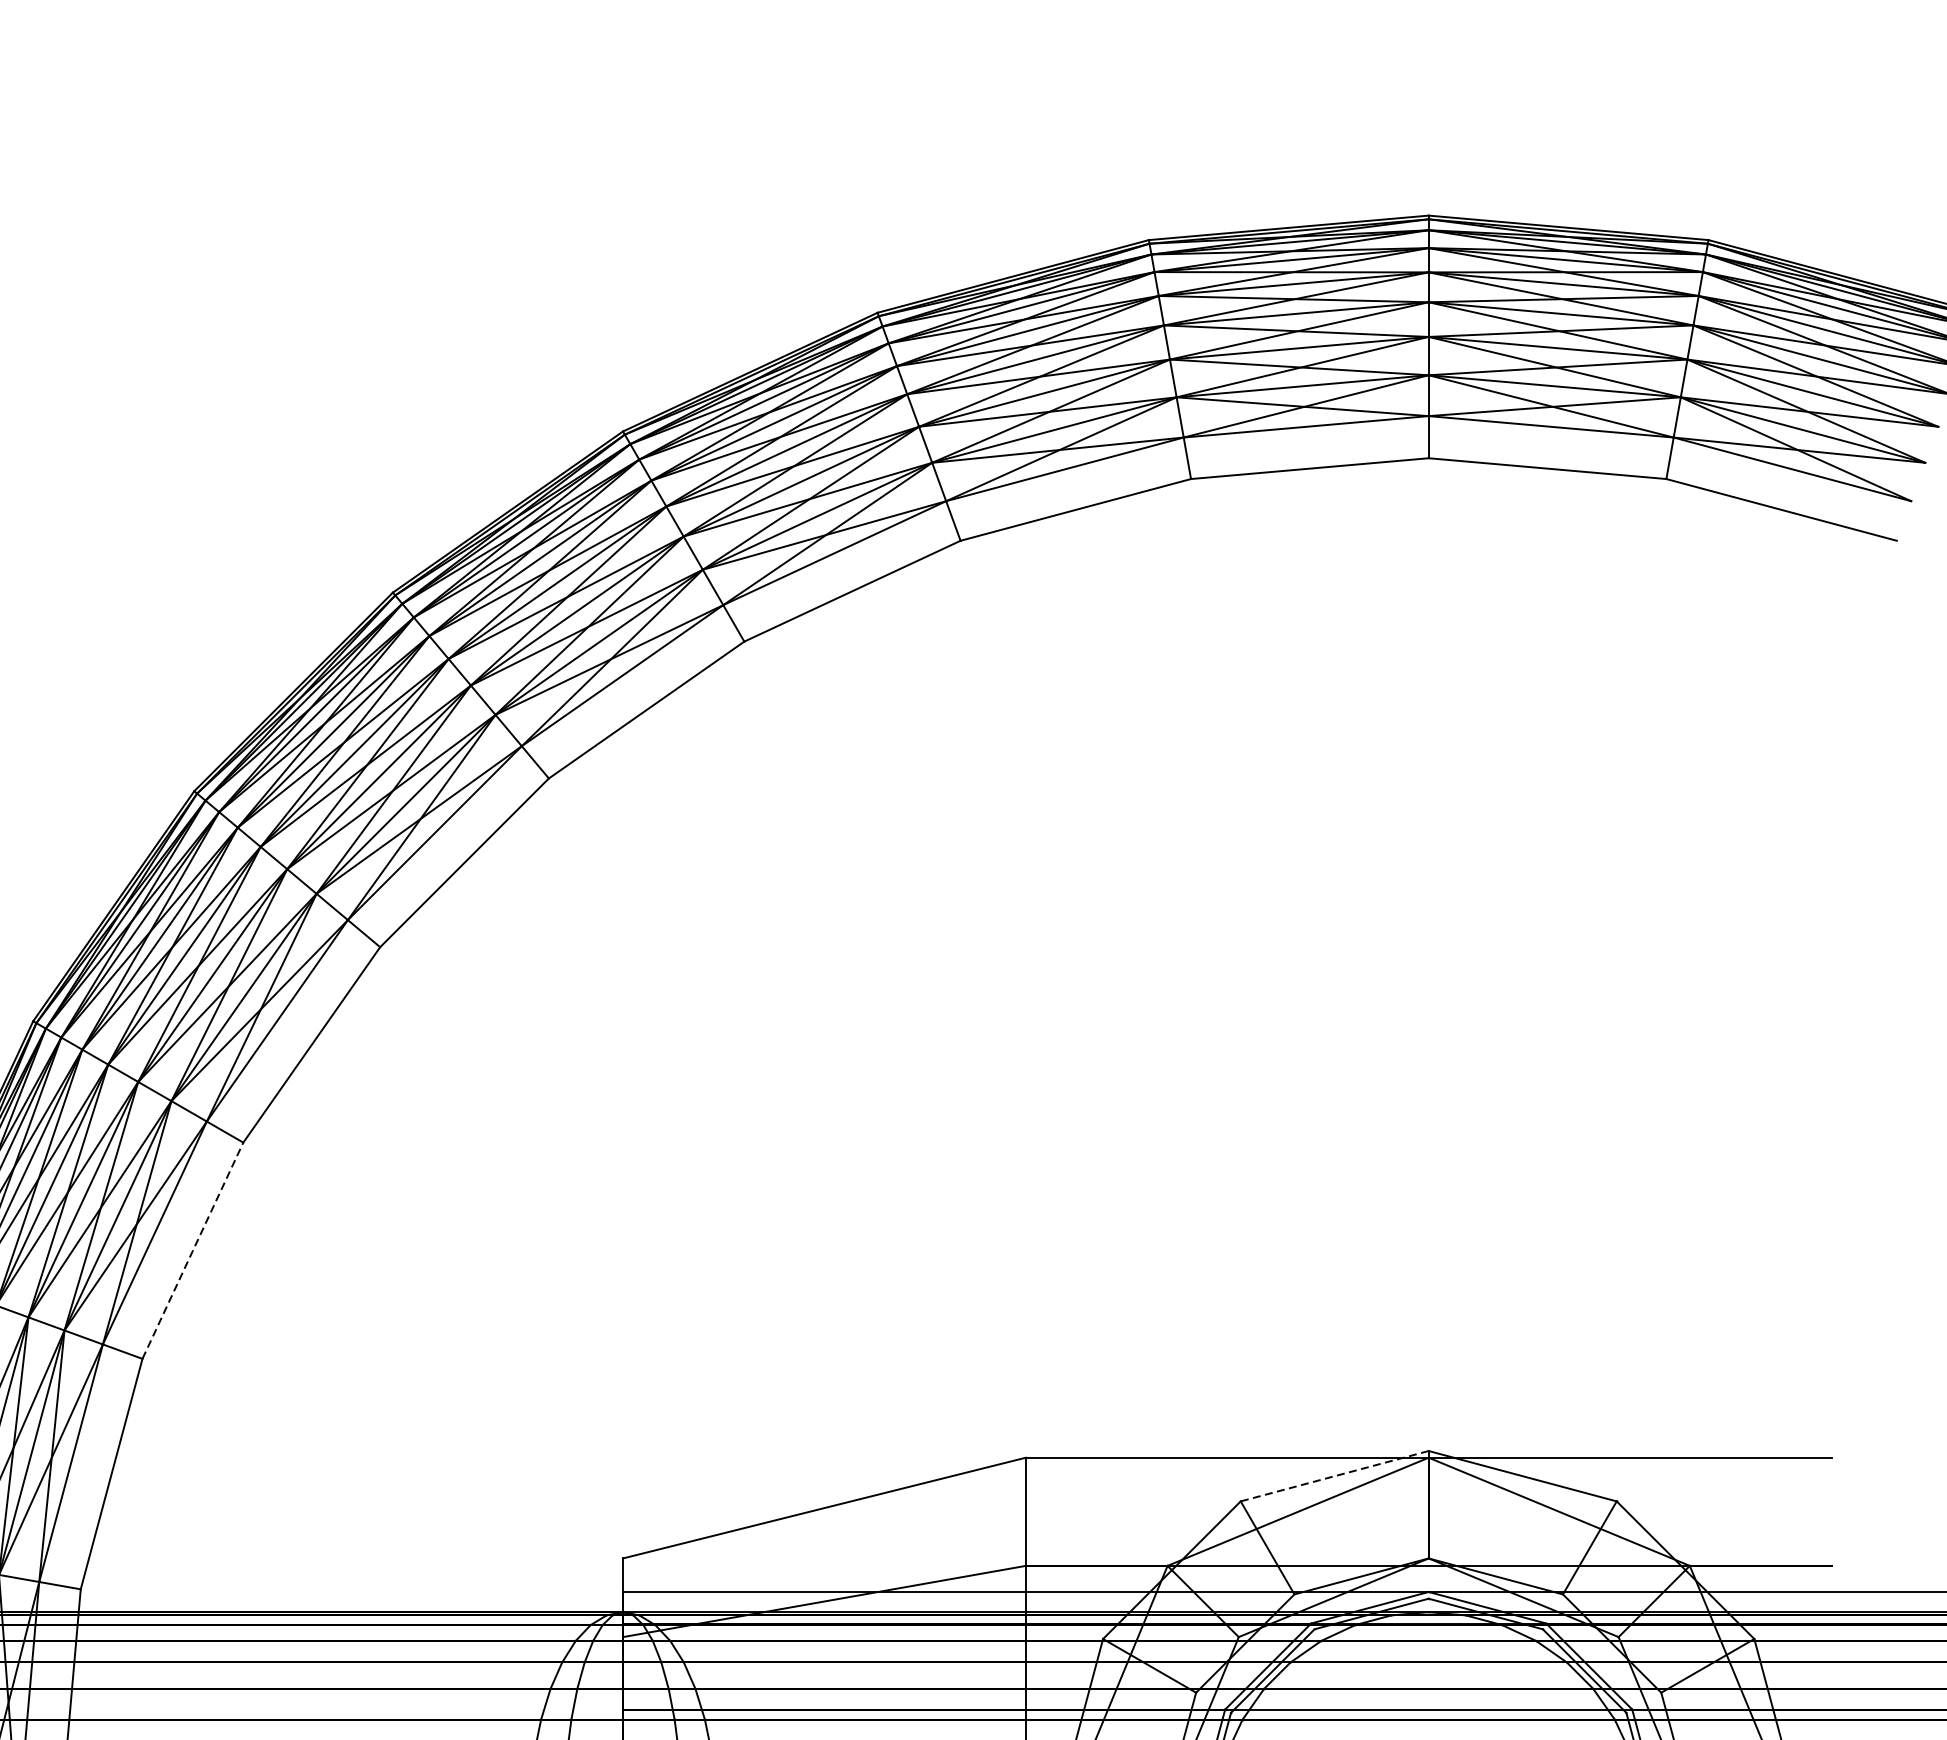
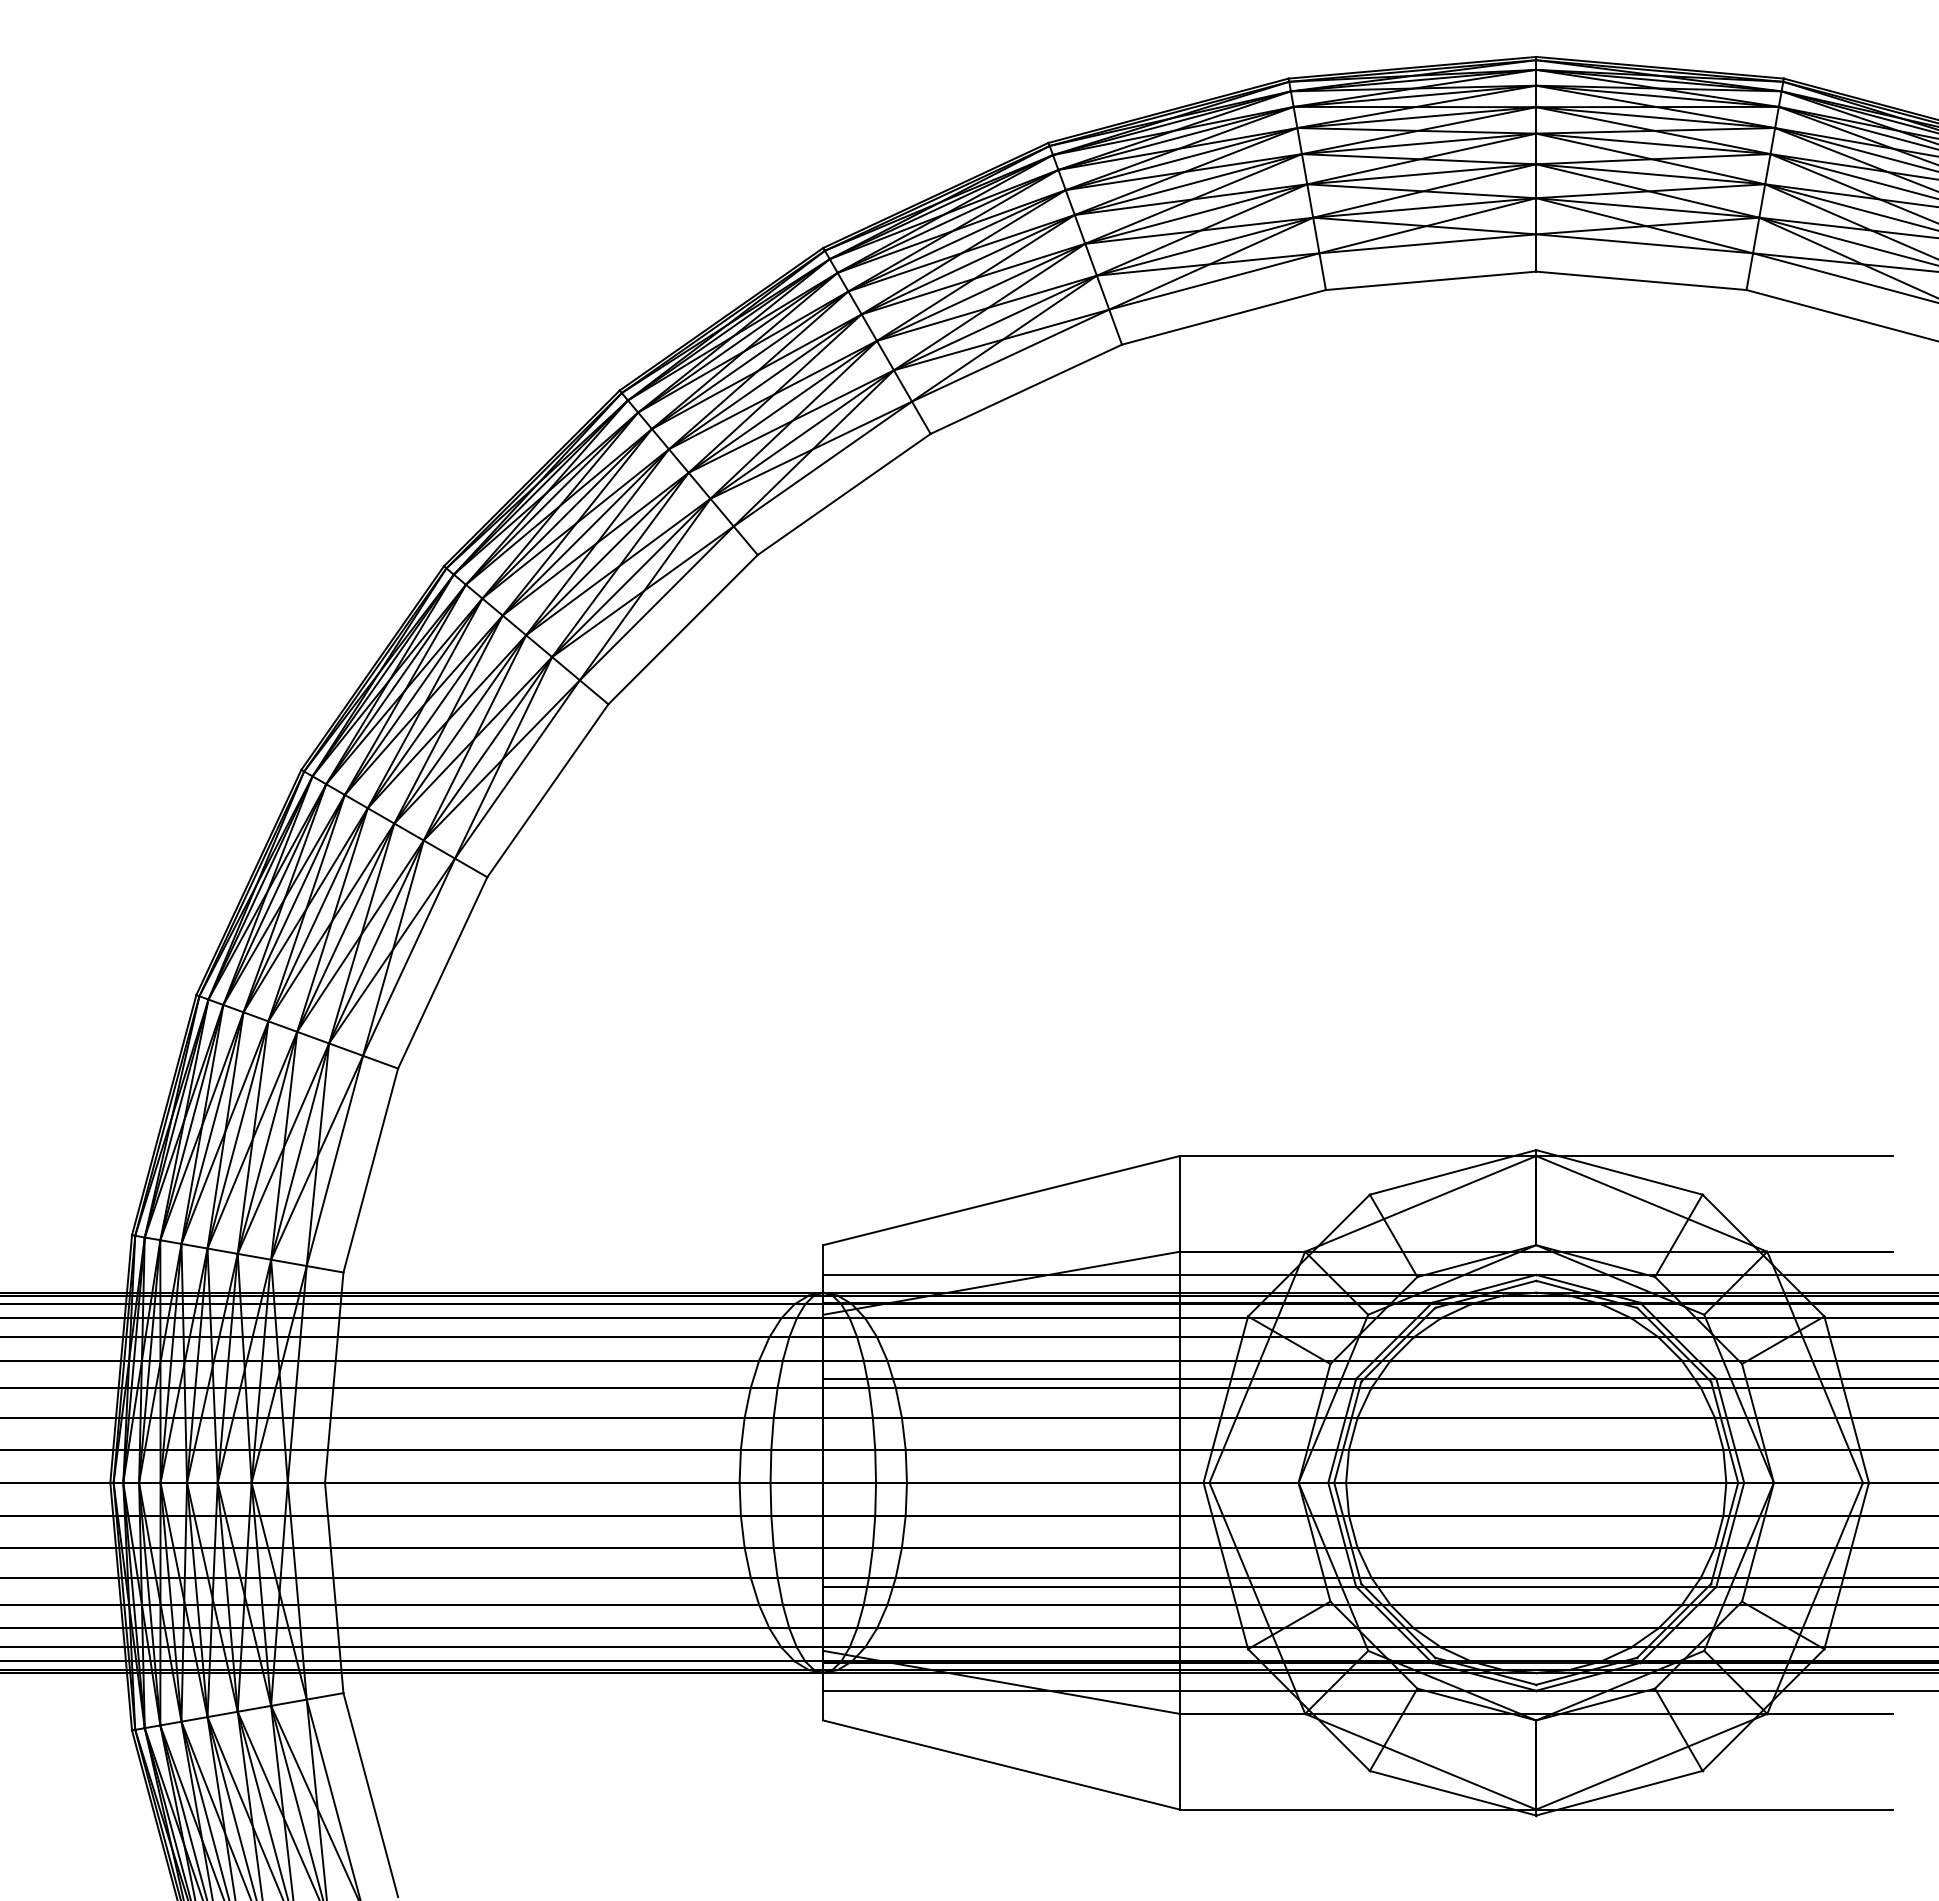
line: (192, 1250) -> (442, 972), dashed -> solid
line: (1334, 1476) -> (1452, 1172), dashed -> solid

